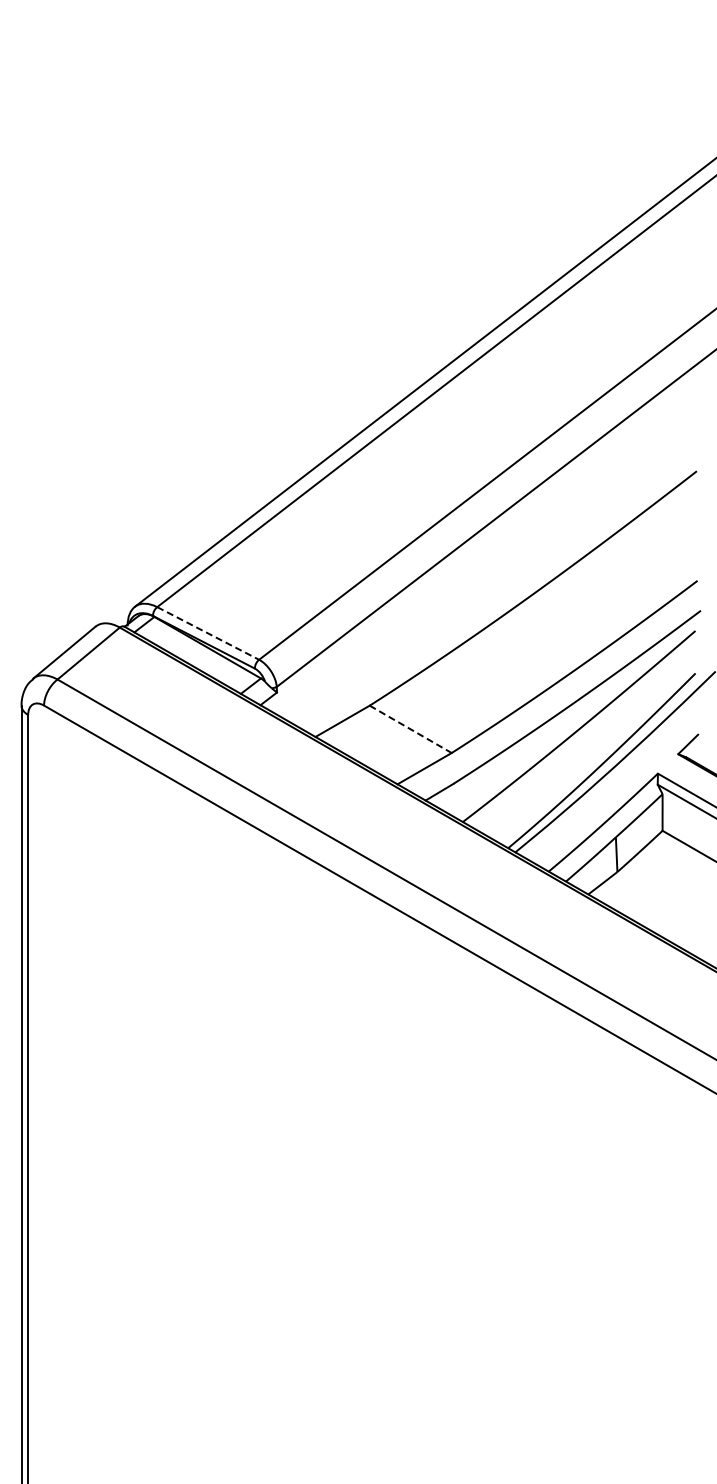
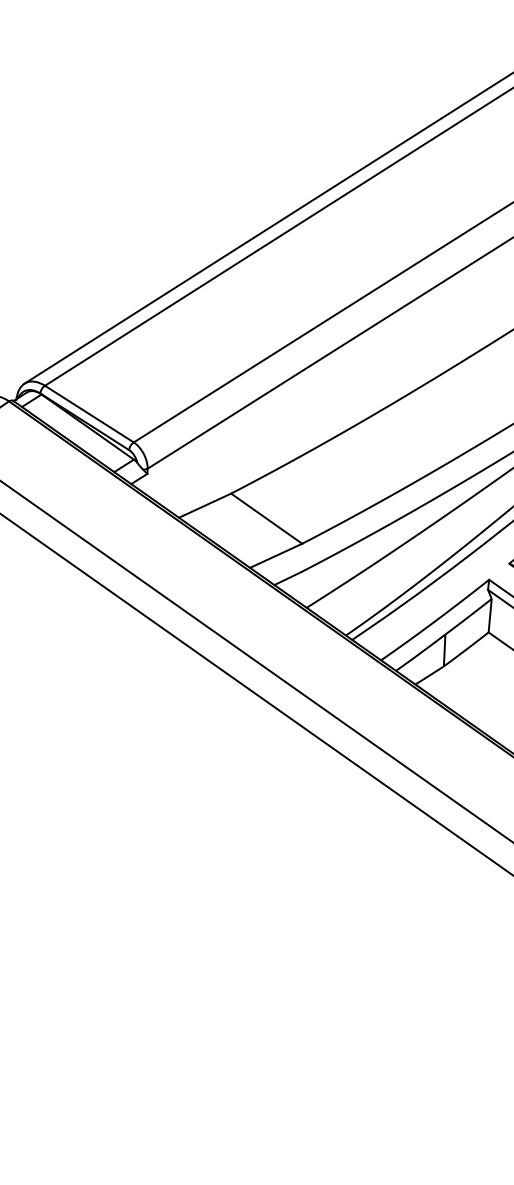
line: (208, 633) -> (89, 414), dashed -> solid
line: (411, 729) -> (267, 518), dashed -> solid

